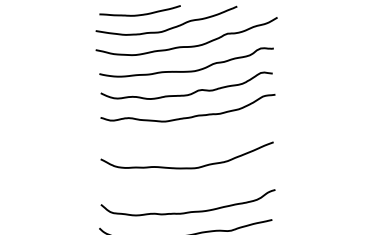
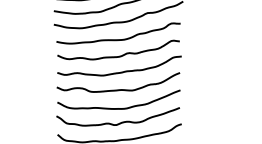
curve: (186, 141) -> (118, 89), added
curve: (189, 187) -> (120, 122), added

